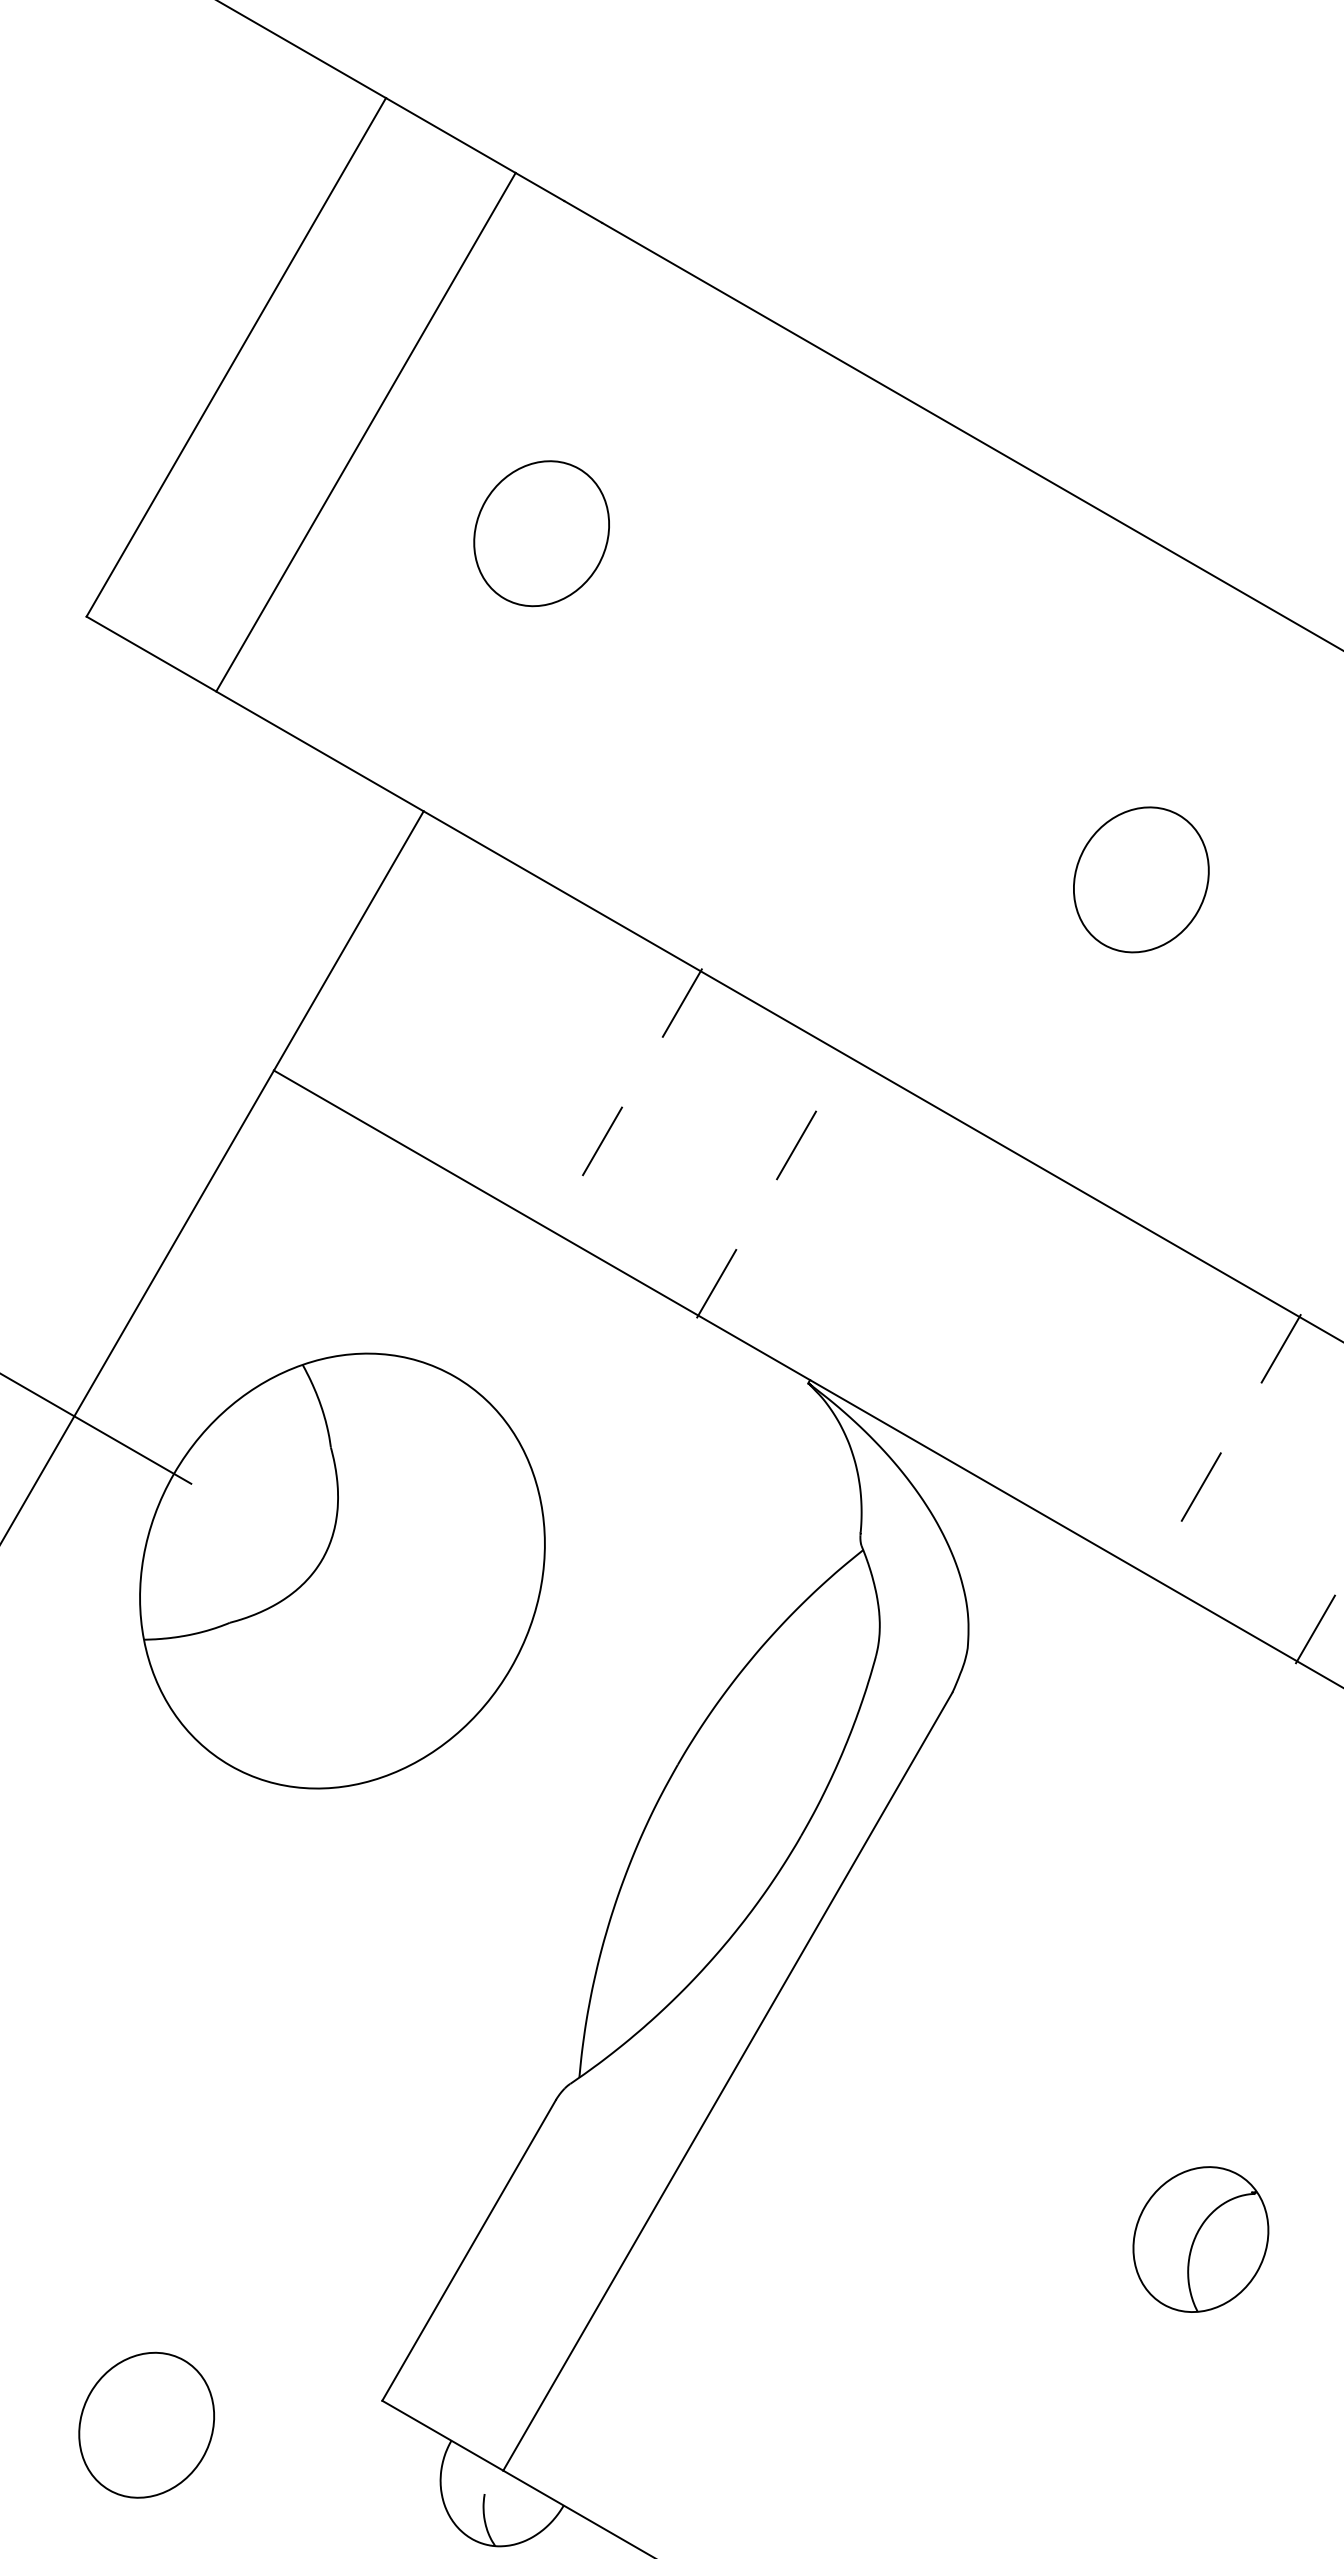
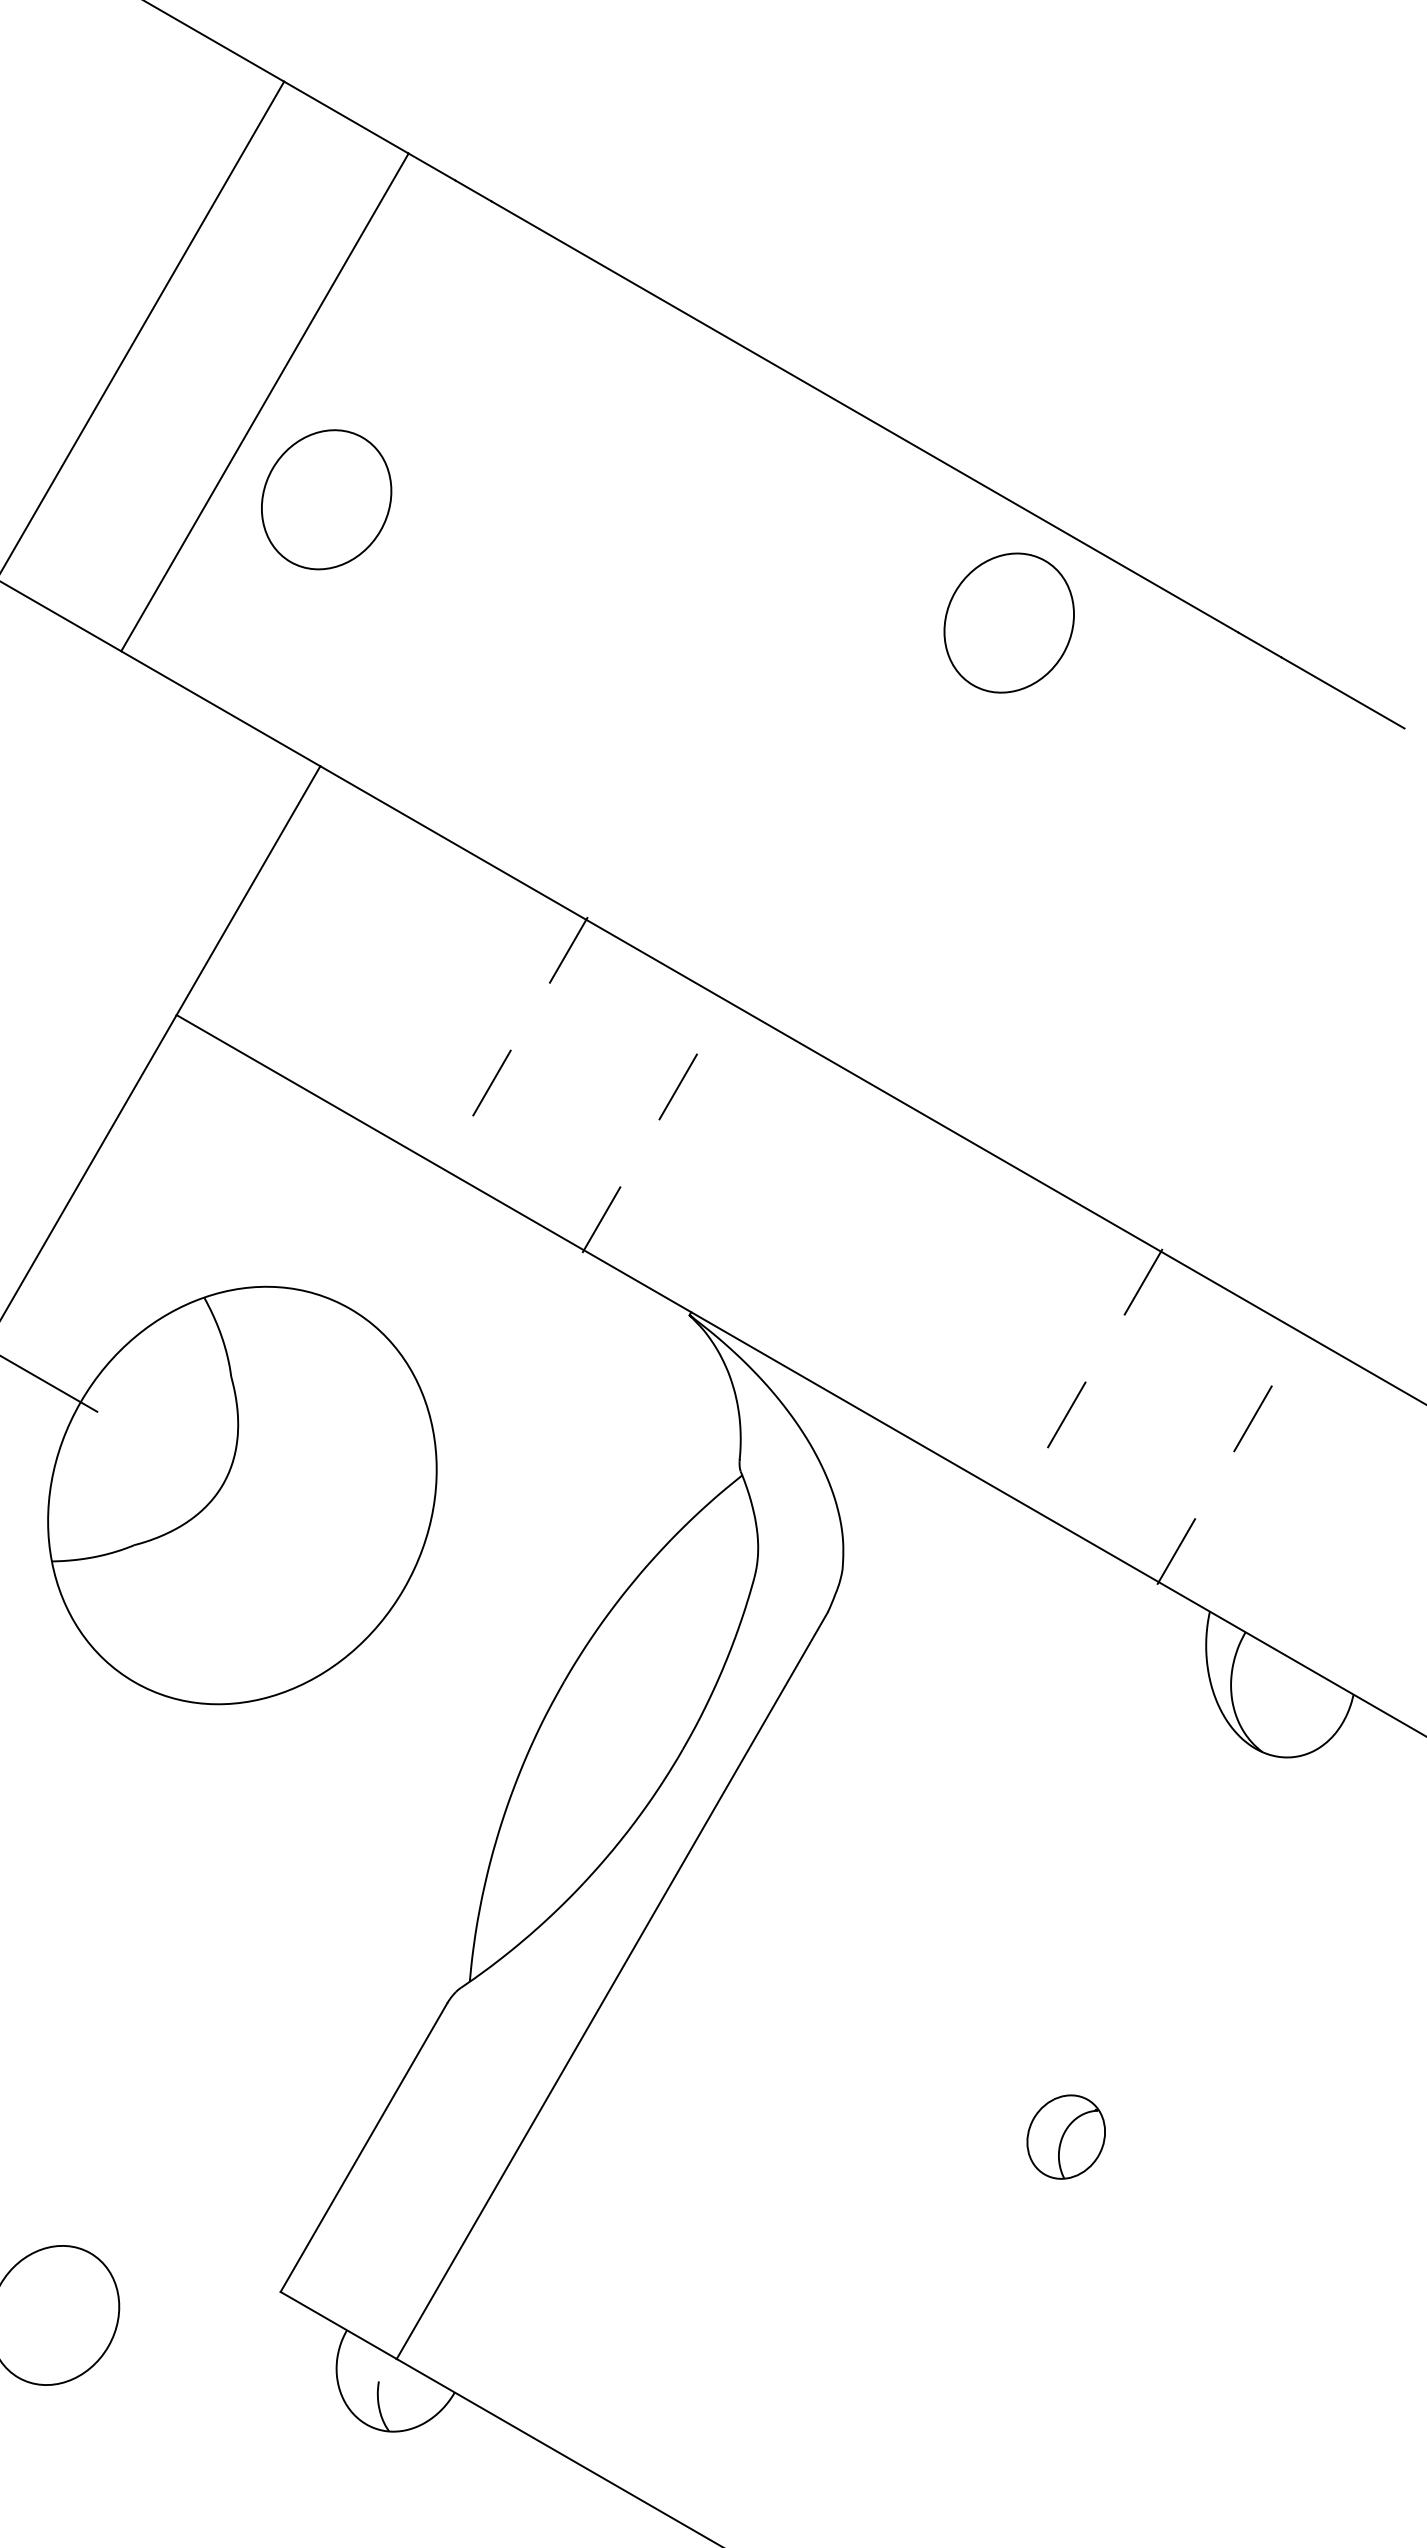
part: (541, 533) -> (326, 499), moved
part: (1140, 879) -> (1008, 622), moved
part: (1199, 2238) -> (1065, 2136), size x0.6

